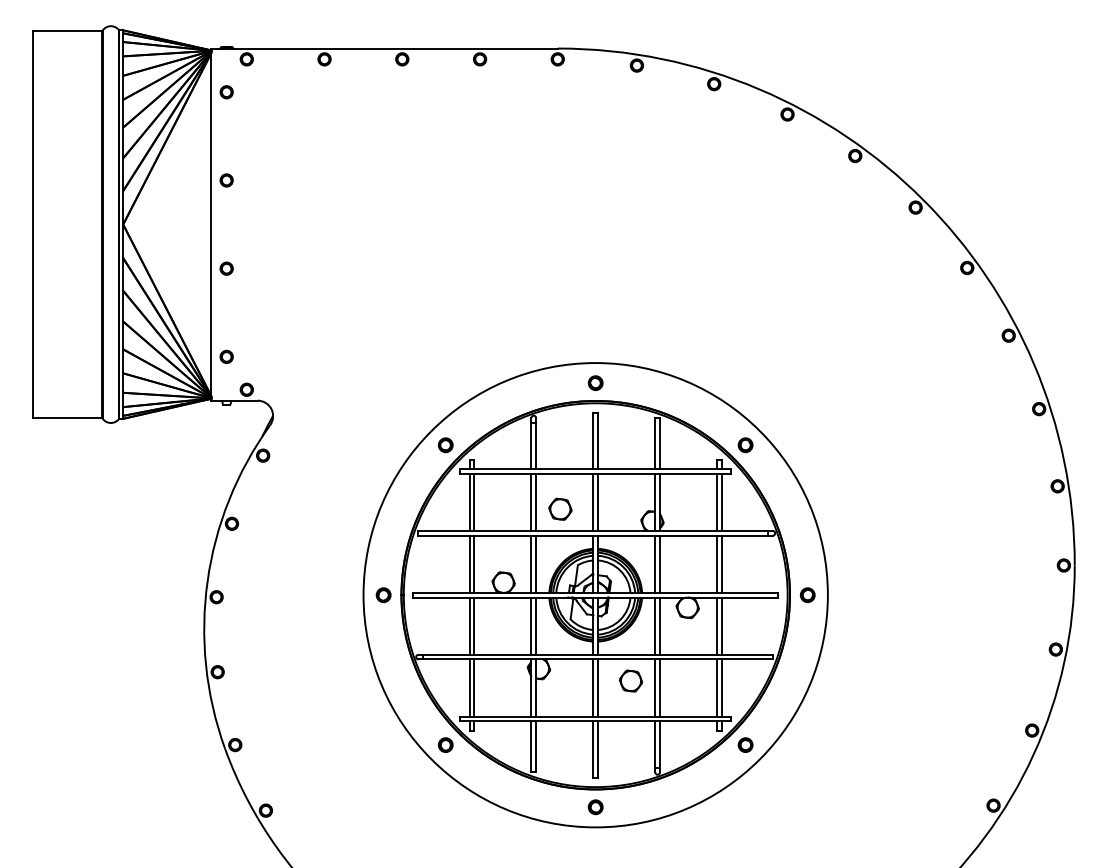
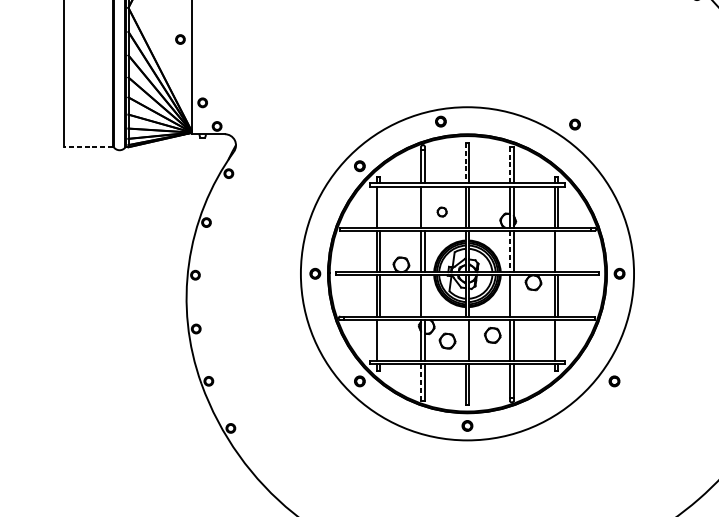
circle: (226, 268) -> (180, 39), moved
part: (595, 382) -> (440, 121), moved
line: (67, 418) -> (88, 147), solid -> dashed
line: (593, 441) -> (465, 163), solid -> dashed
line: (655, 443) -> (510, 164), solid -> dashed
part: (745, 445) -> (574, 124), moved
line: (474, 501) -> (380, 206), removed
line: (536, 501) -> (424, 206), removed
part: (560, 508) -> (442, 211), size x0.6
line: (721, 563) -> (557, 251), removed
line: (655, 564) -> (510, 251), solid -> dashed
line: (536, 625) -> (424, 295), removed
line: (659, 625) -> (513, 295), removed
line: (474, 687) -> (380, 340), removed
line: (593, 687) -> (465, 340), removed
line: (721, 687) -> (557, 340), removed
part: (567, 688) -> (447, 340), added
part: (745, 744) -> (614, 380), moved
line: (531, 746) -> (421, 382), solid -> dashed

